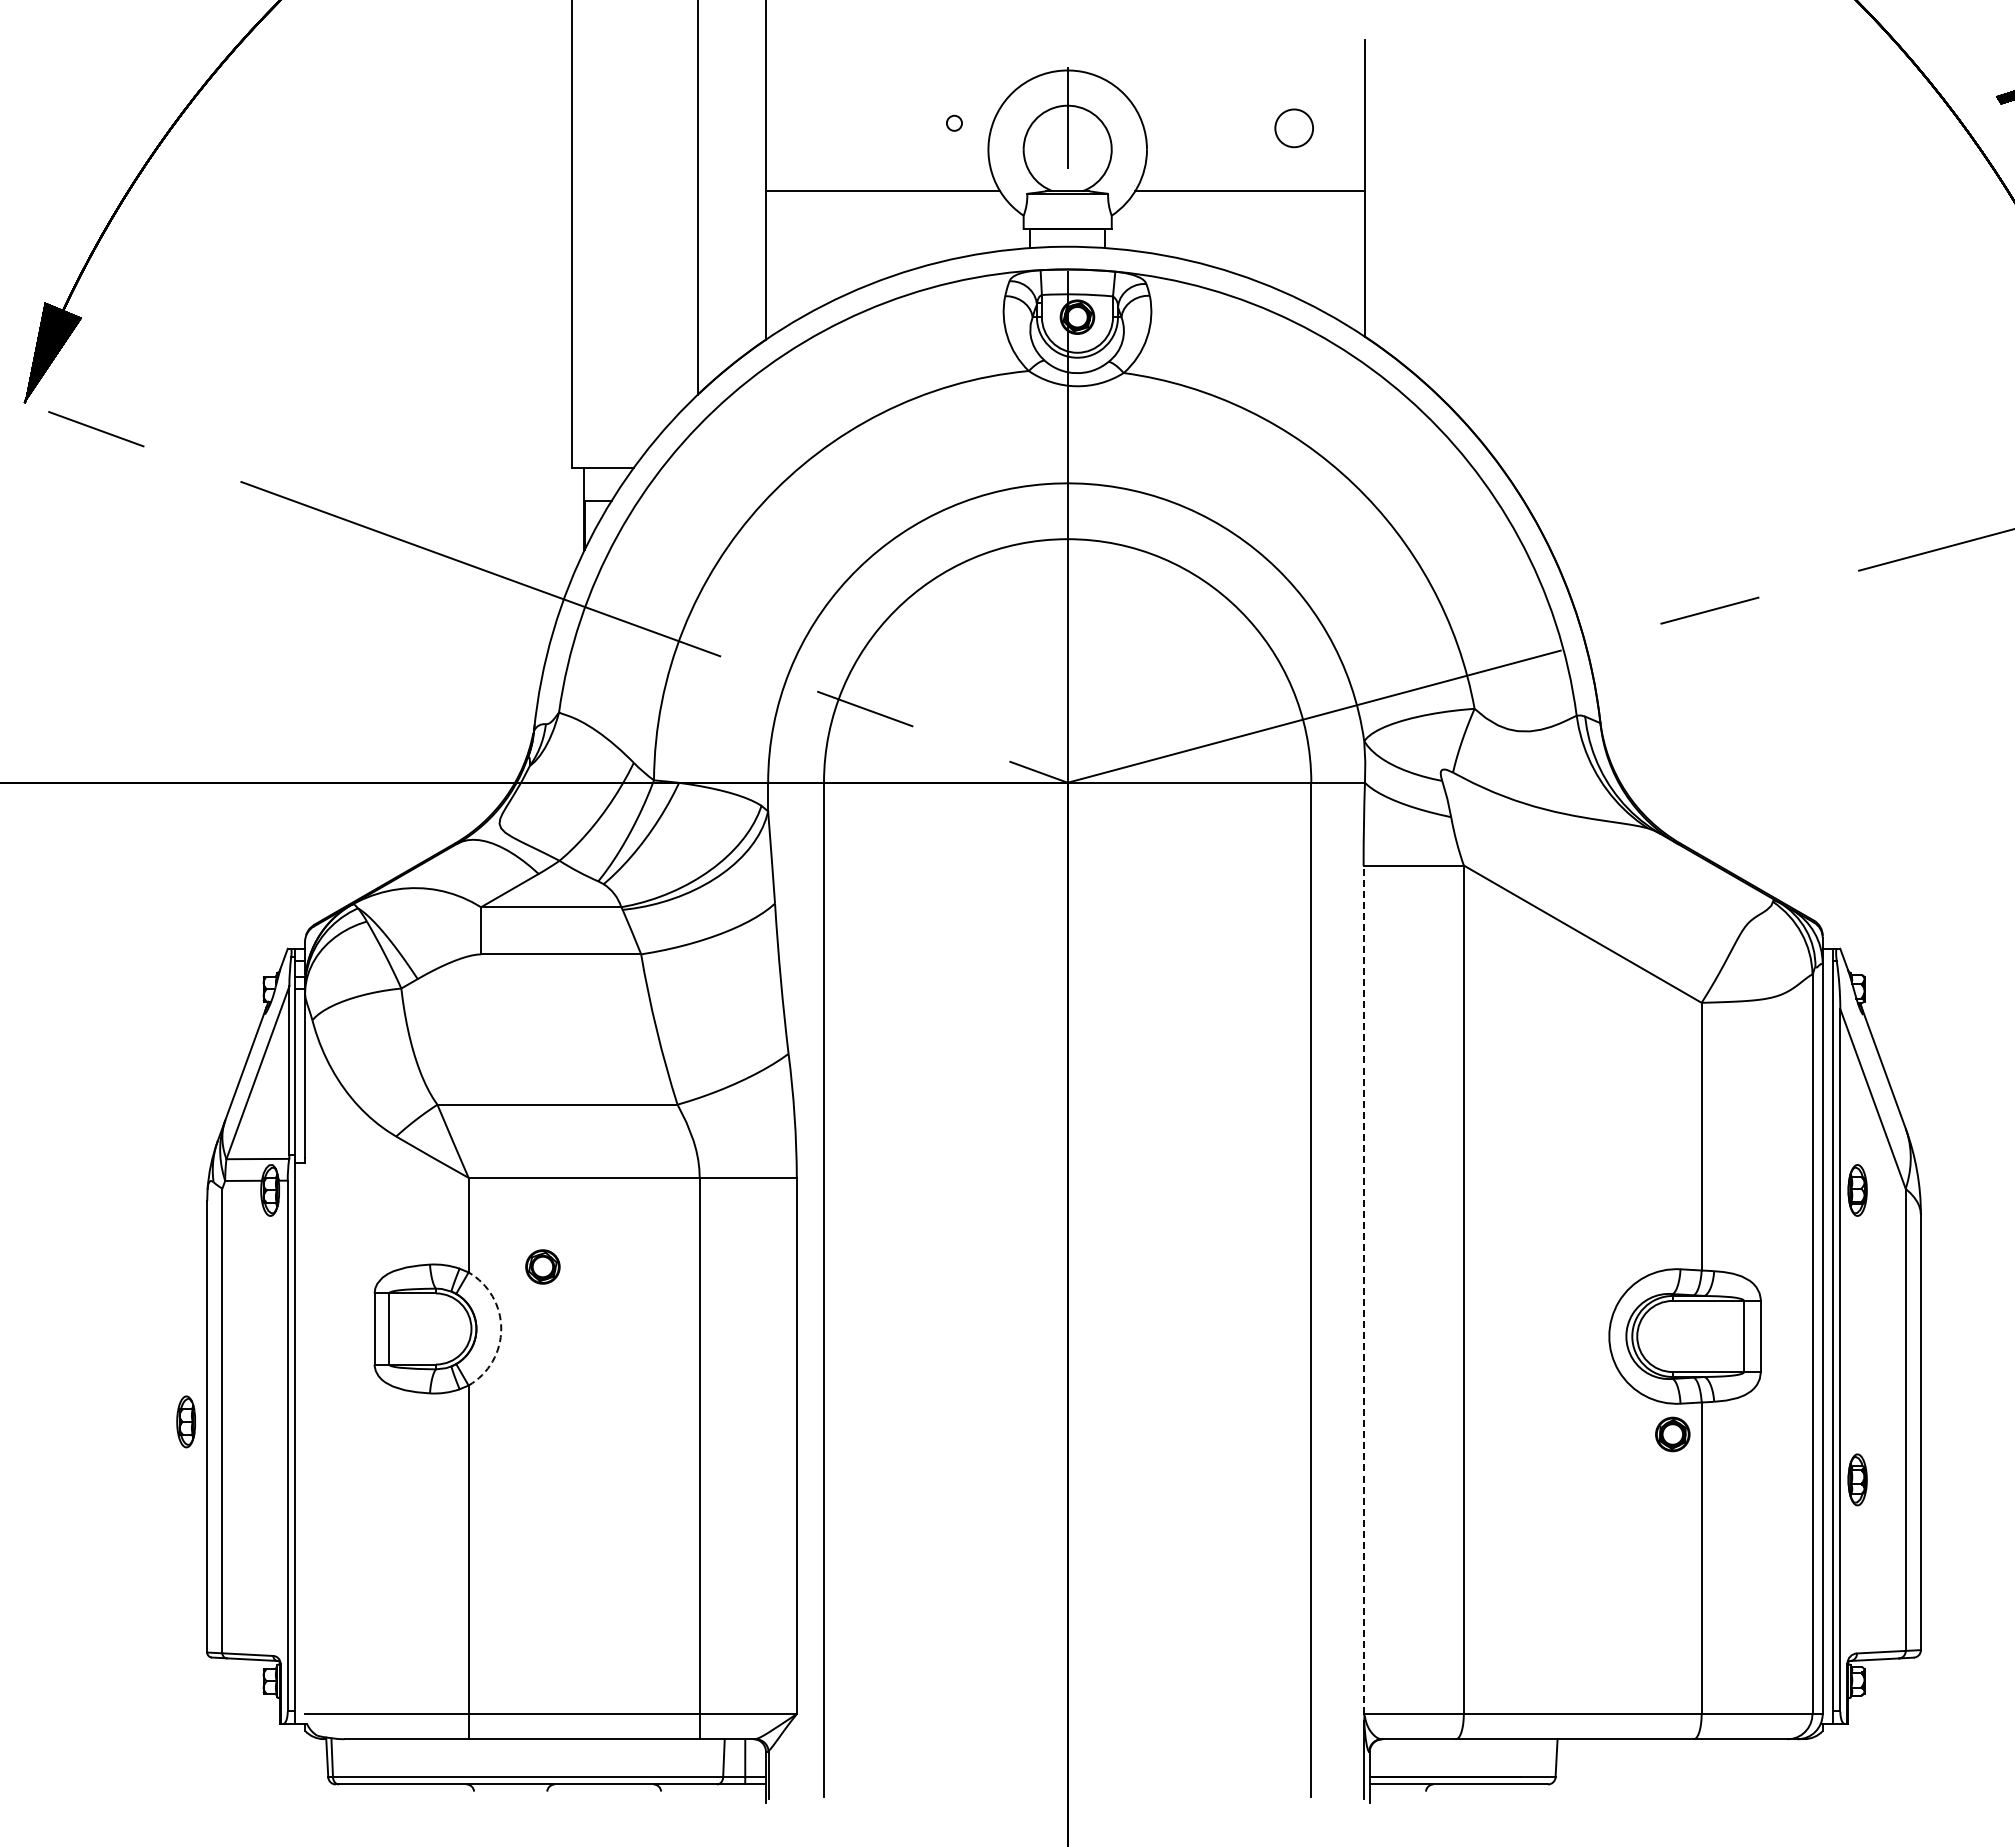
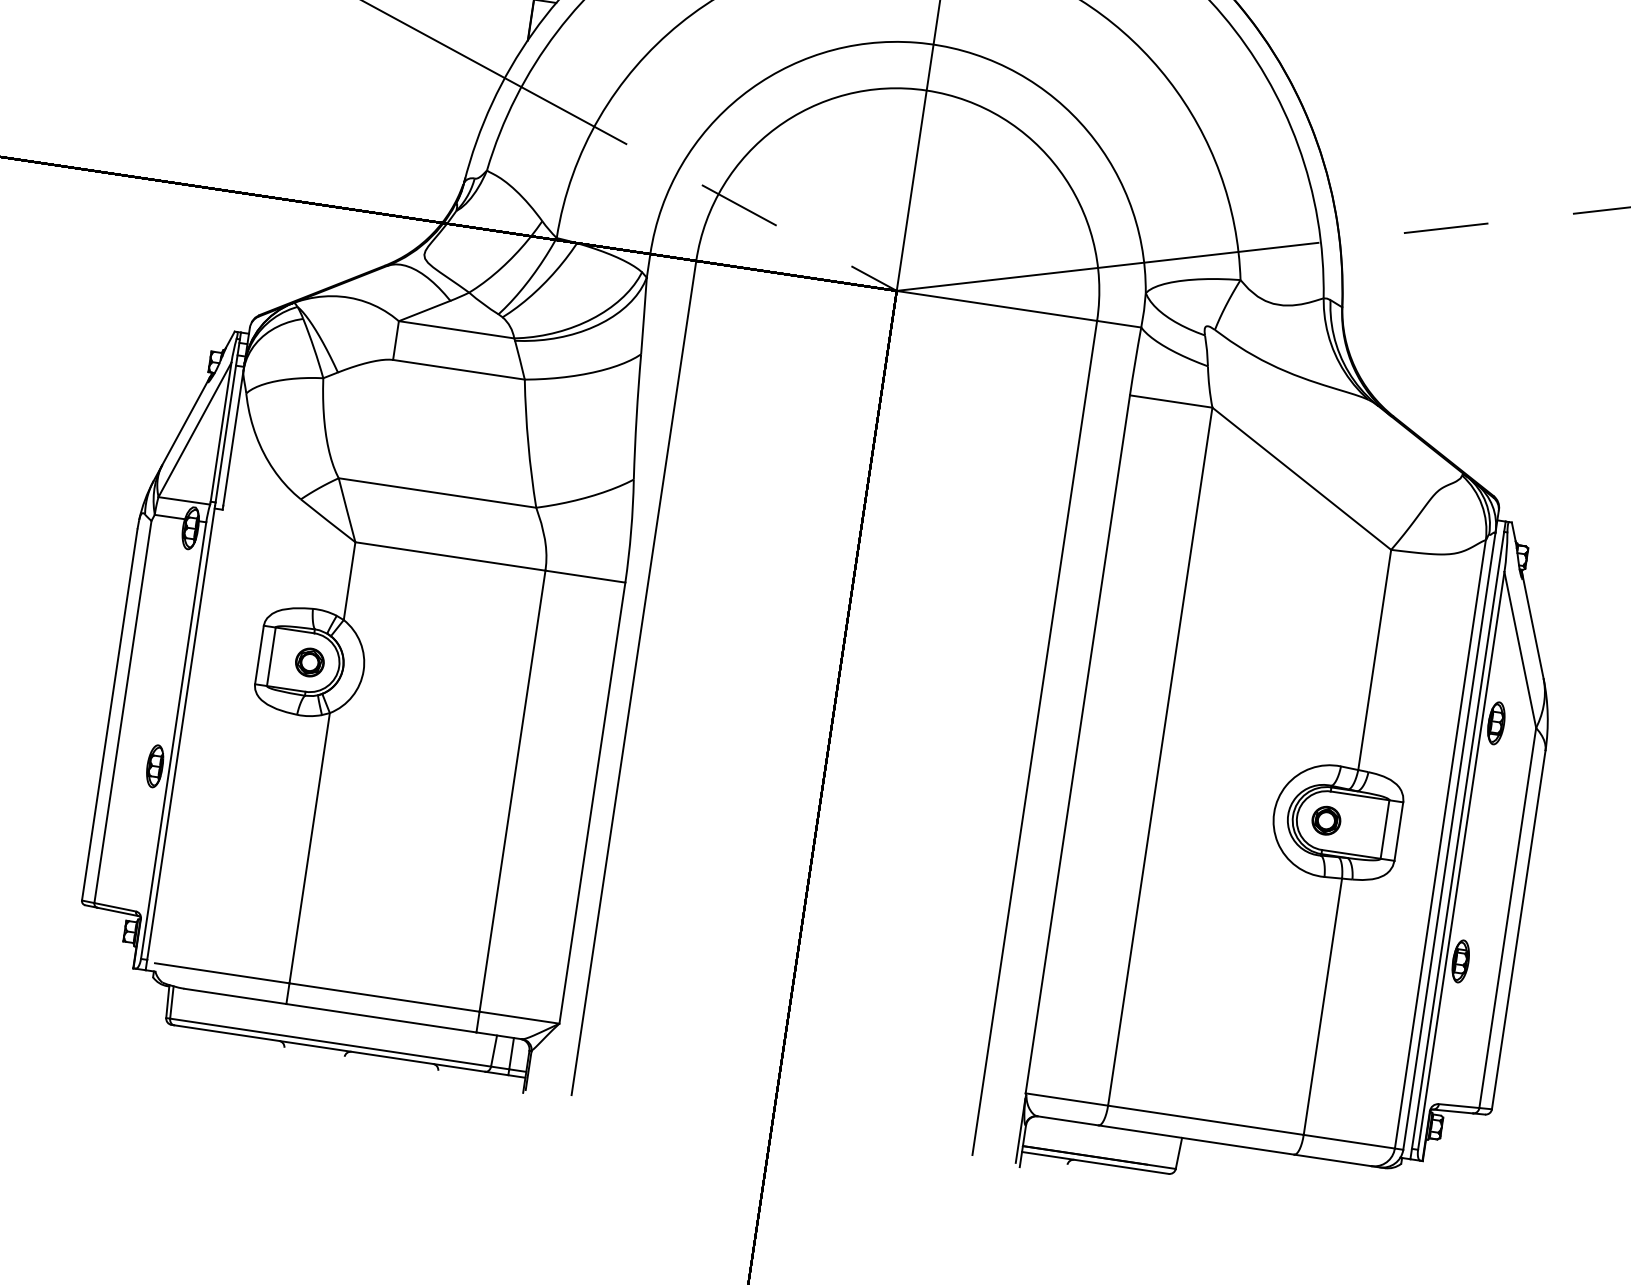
part: (542, 1266) -> (309, 662), moved
line: (1363, 1289) -> (1077, 744), dashed -> solid
arc: (501, 1329) -> (363, 671), dashed -> solid
part: (185, 1421) -> (154, 765), moved
part: (1672, 1434) -> (1326, 820), moved

